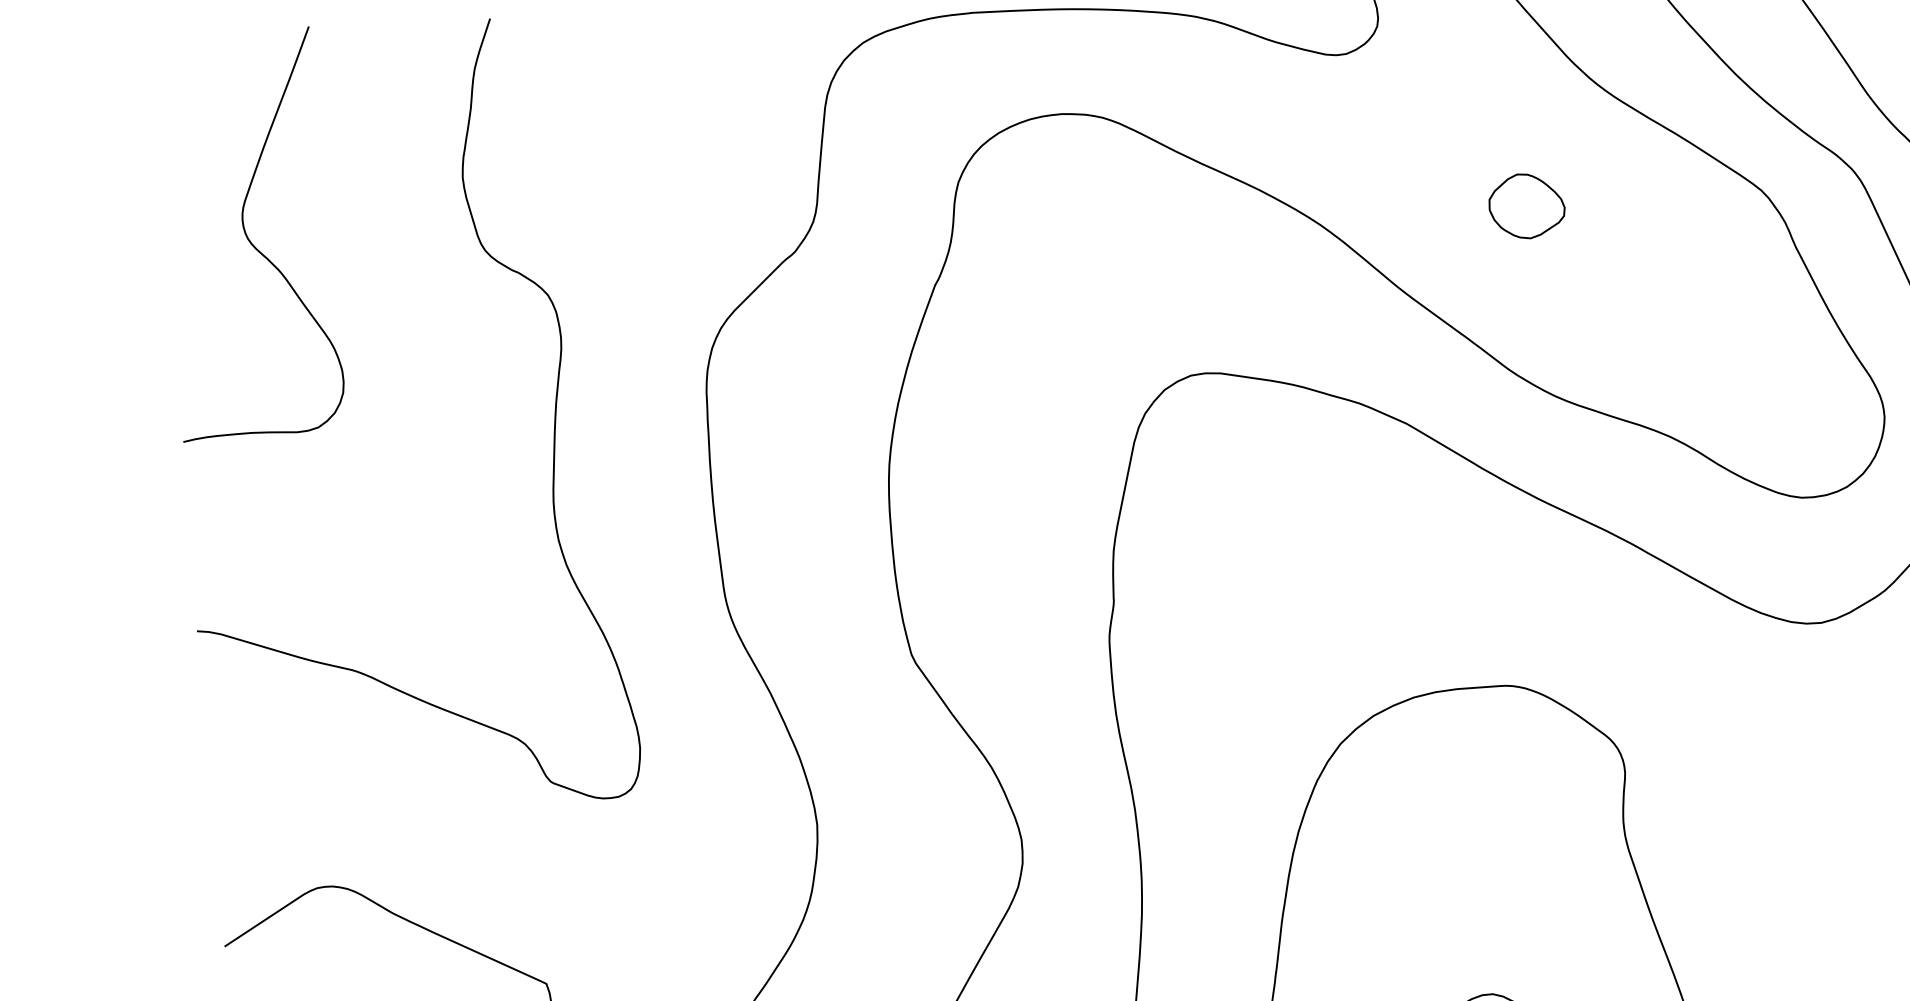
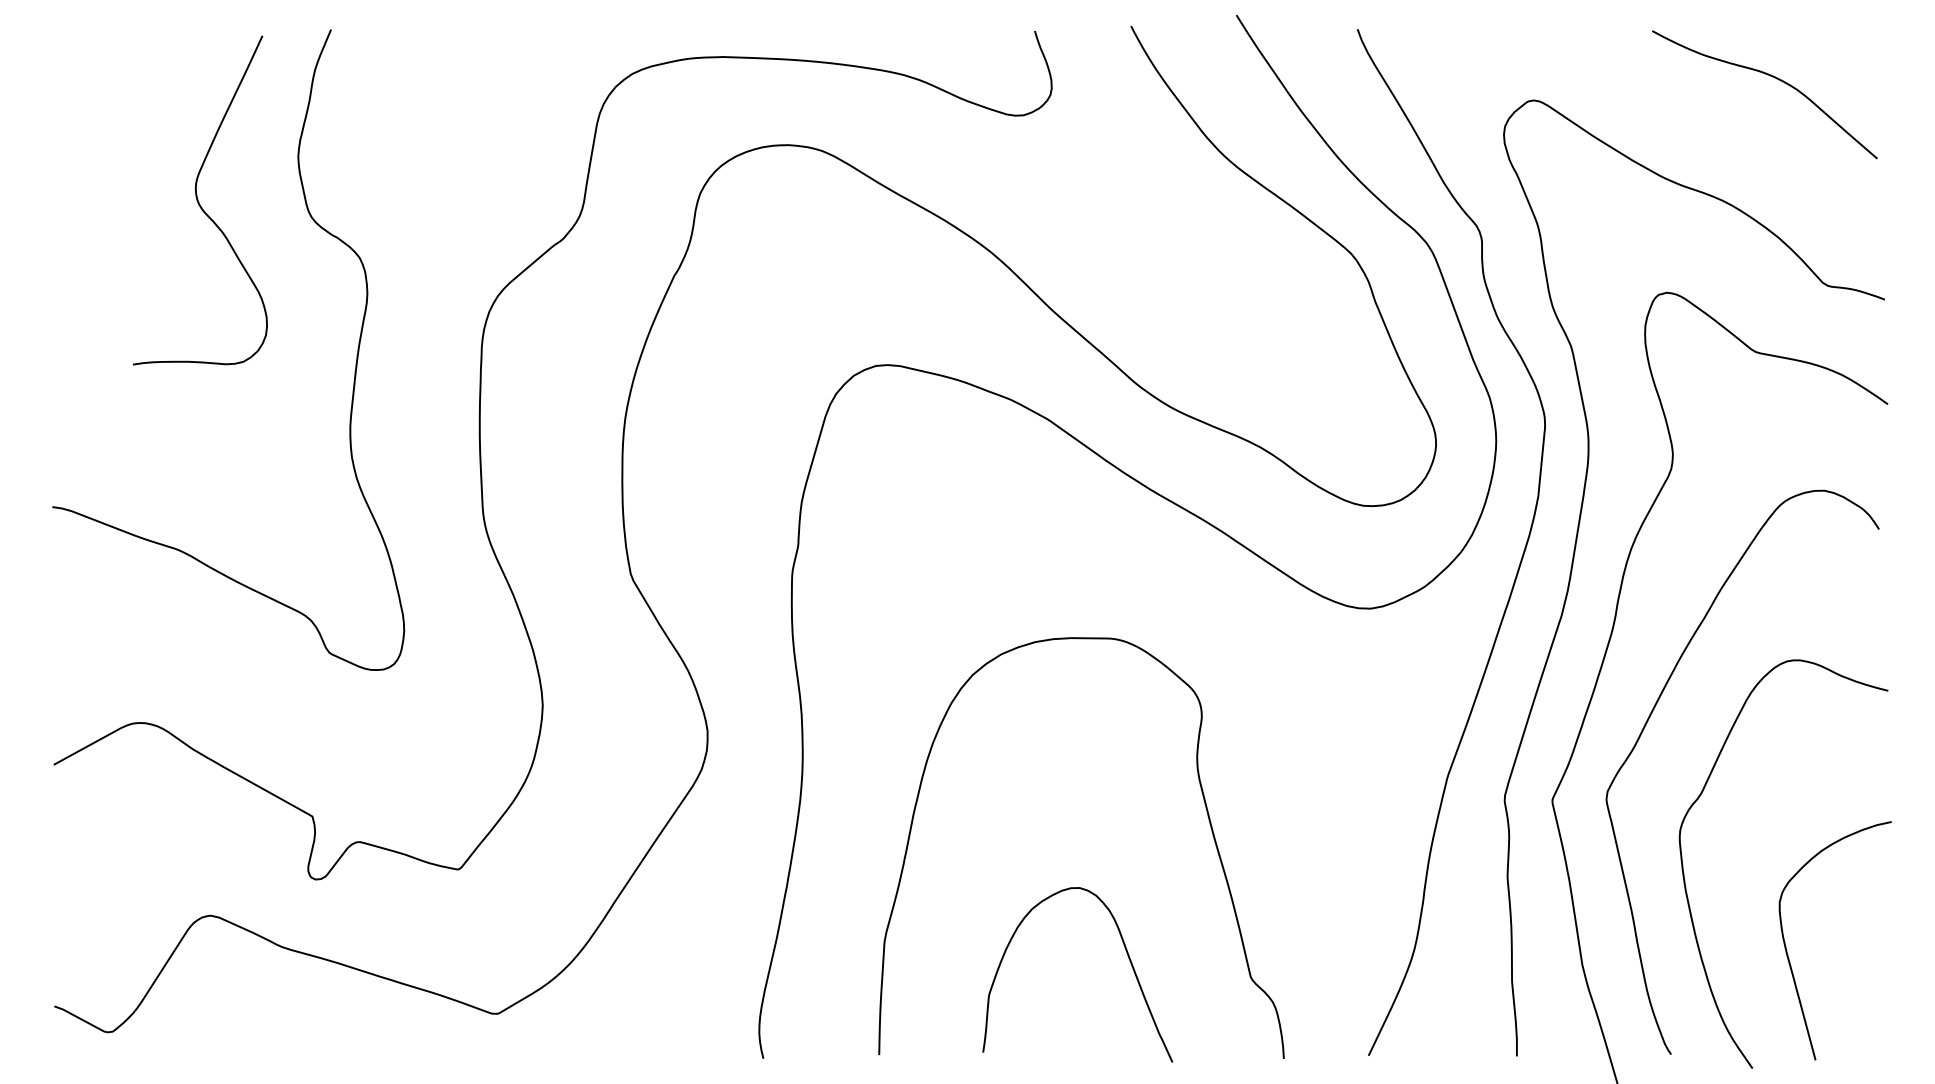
part: (1526, 205) -> (1159, 250), removed
curve: (247, 234) -> (198, 200), moved

